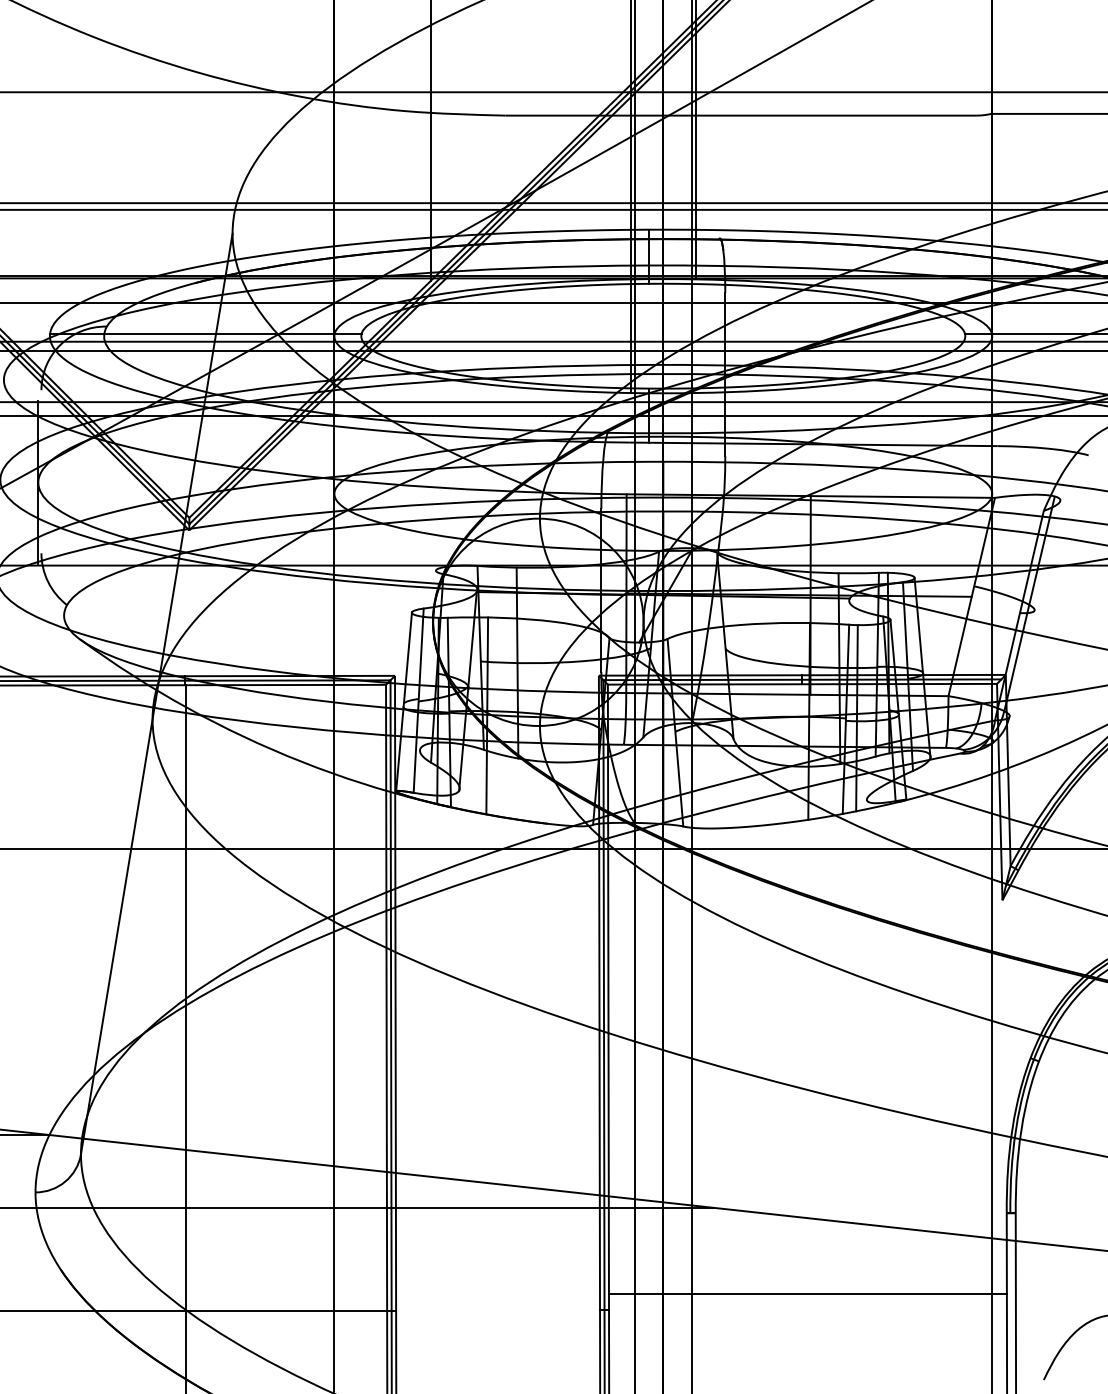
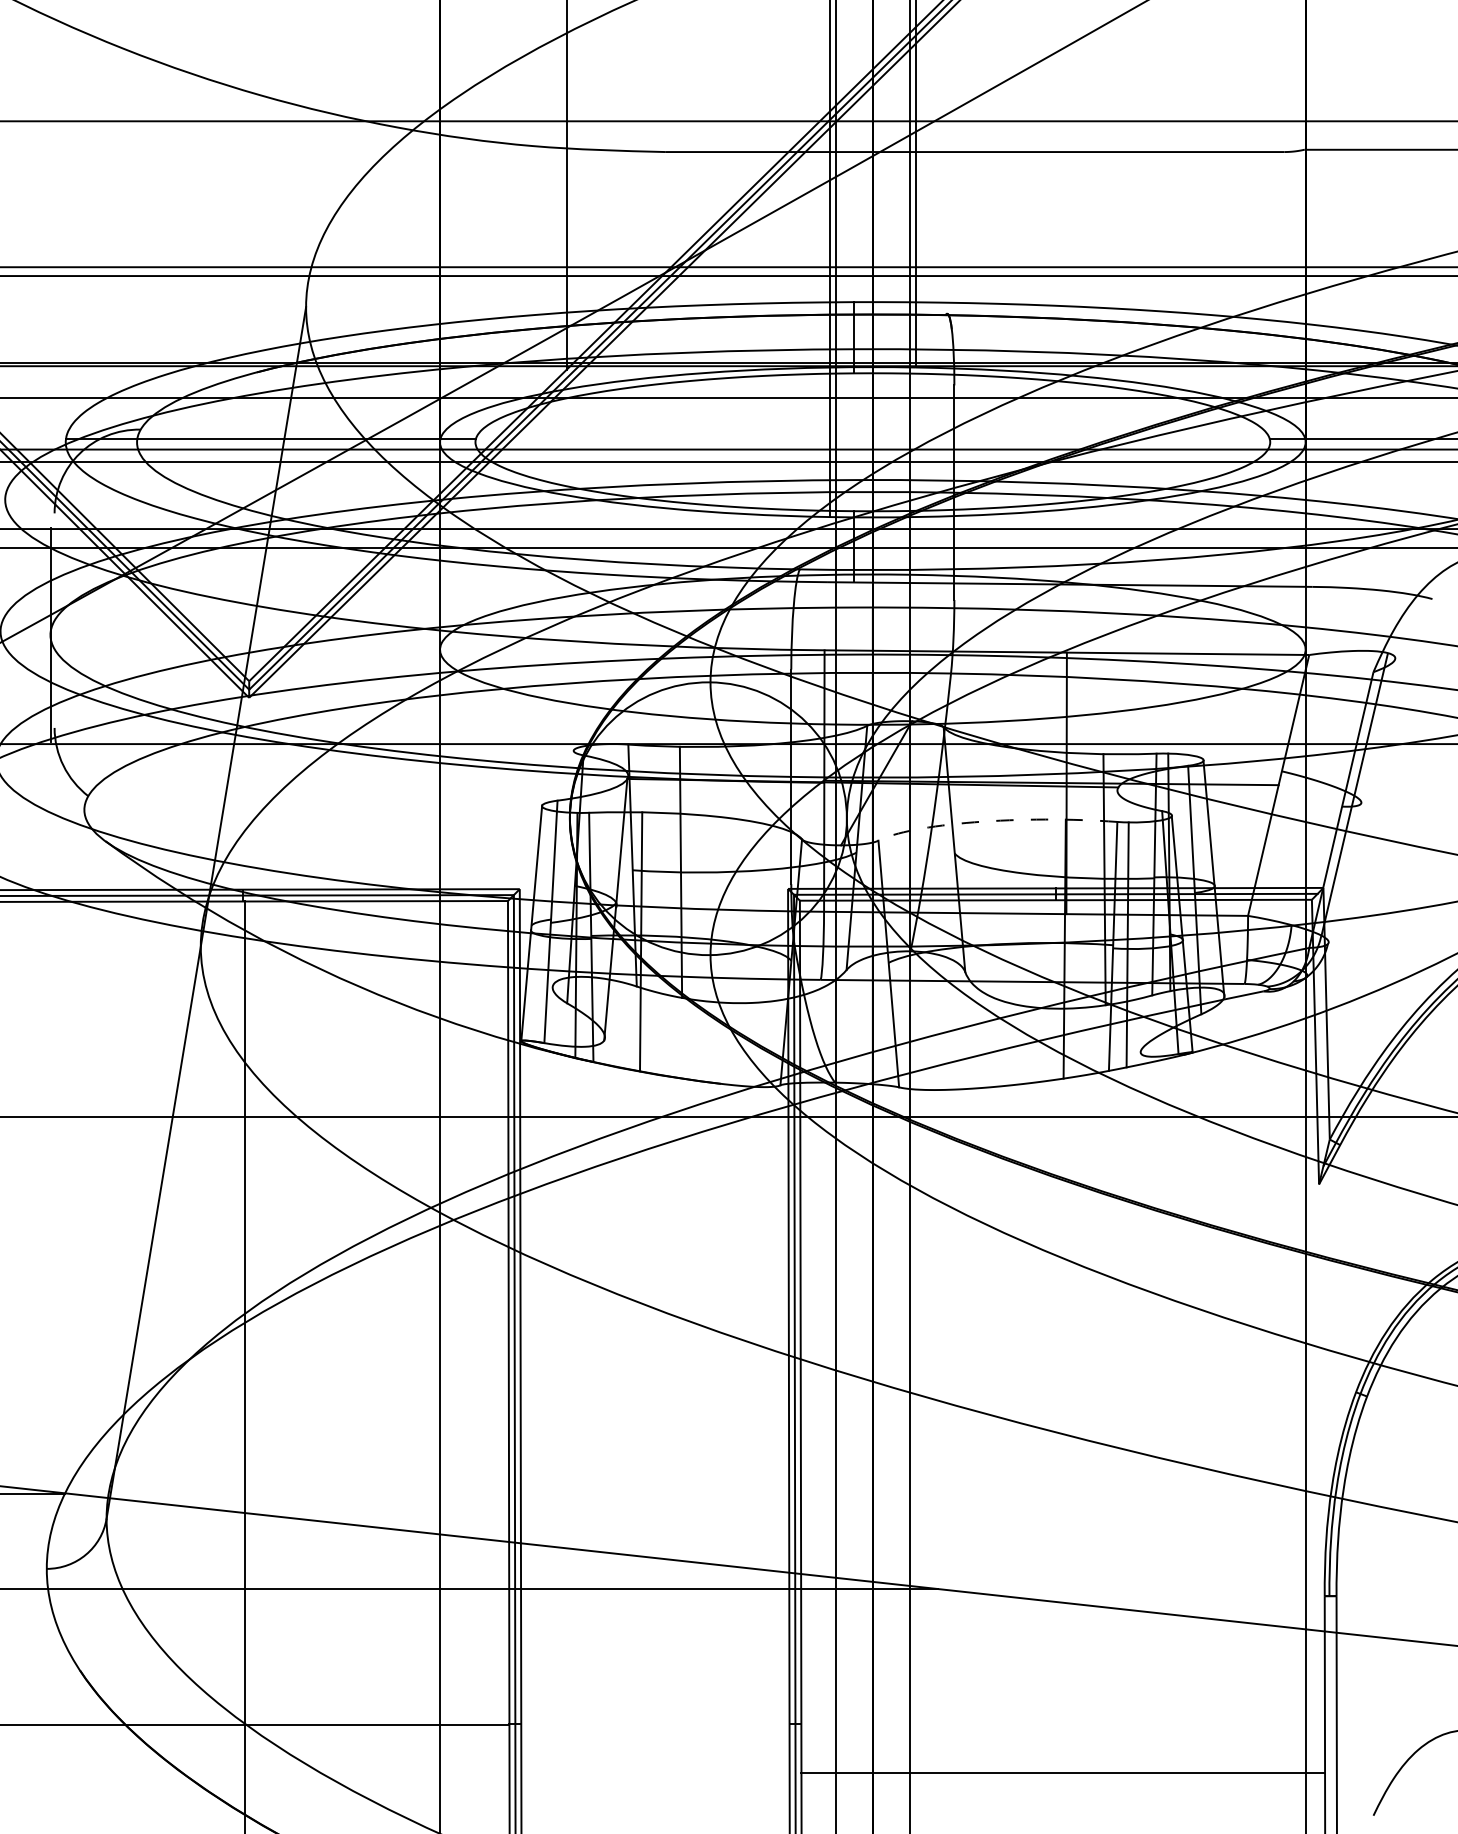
arc: (753, 624) -> (991, 821), solid -> dashed
line: (807, 1294) -> (1062, 1773), moved

